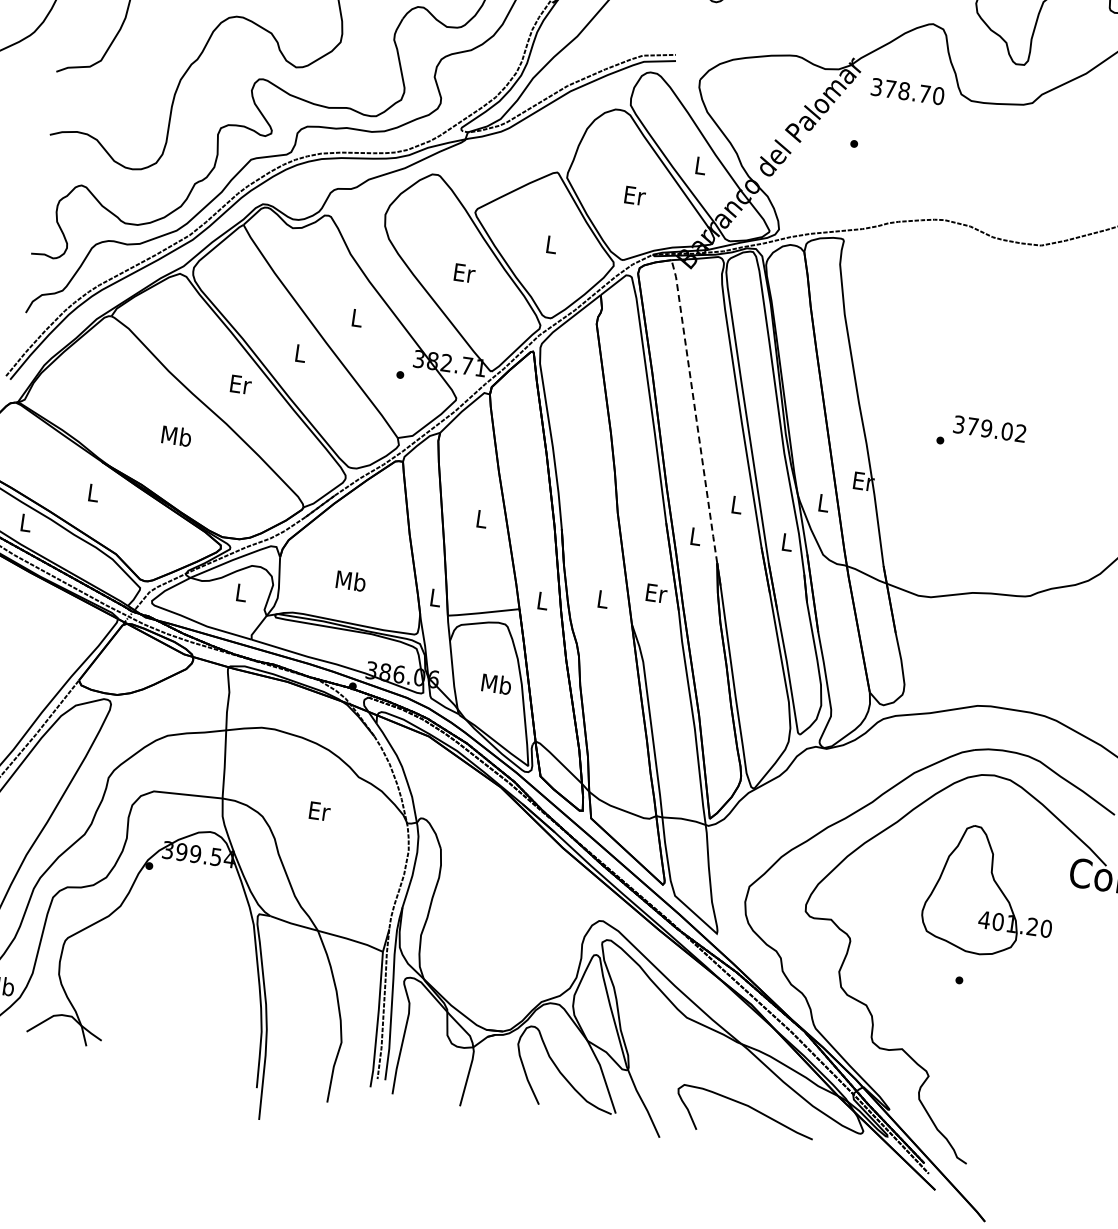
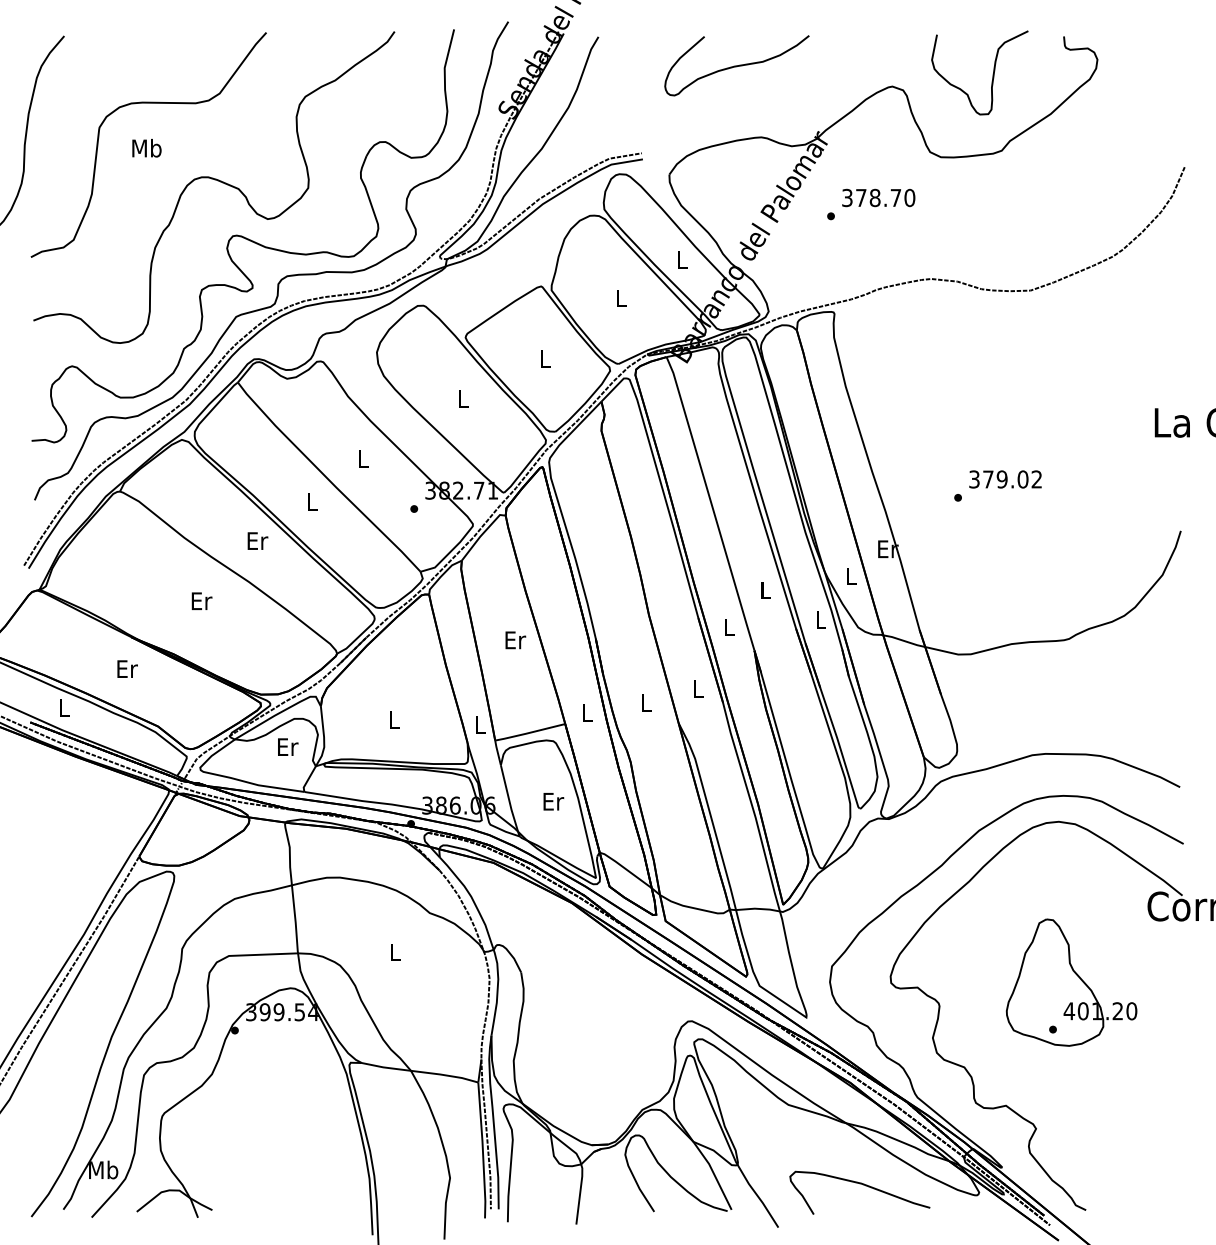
text: (907, 91) -> (878, 197), moved
text: (635, 195) -> (621, 298), Er -> L
text: (464, 273) -> (463, 399), Er -> L
line: (695, 411) -> (711, 503), dashed -> solid
text: (176, 435) -> (201, 600), Mb -> Er
text: (93, 492) -> (127, 668), L -> Er
text: (482, 519) -> (515, 640), L -> Er
text: (351, 580) -> (394, 719), Mb -> L
text: (242, 592) -> (288, 746), L -> Er
text: (656, 592) -> (698, 688), Er -> L
text: (495, 684) -> (552, 801), Mb -> Er
text: (320, 811) -> (396, 952), Er -> L
part: (990, 891) -> (1071, 982), moved

